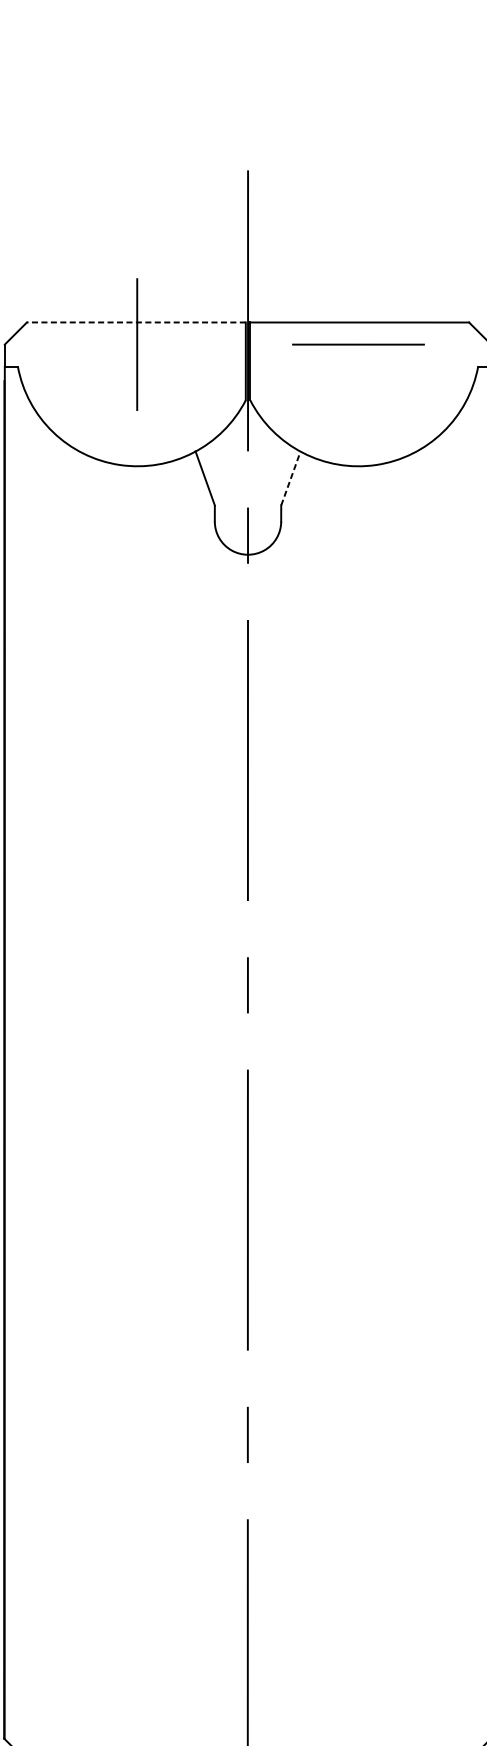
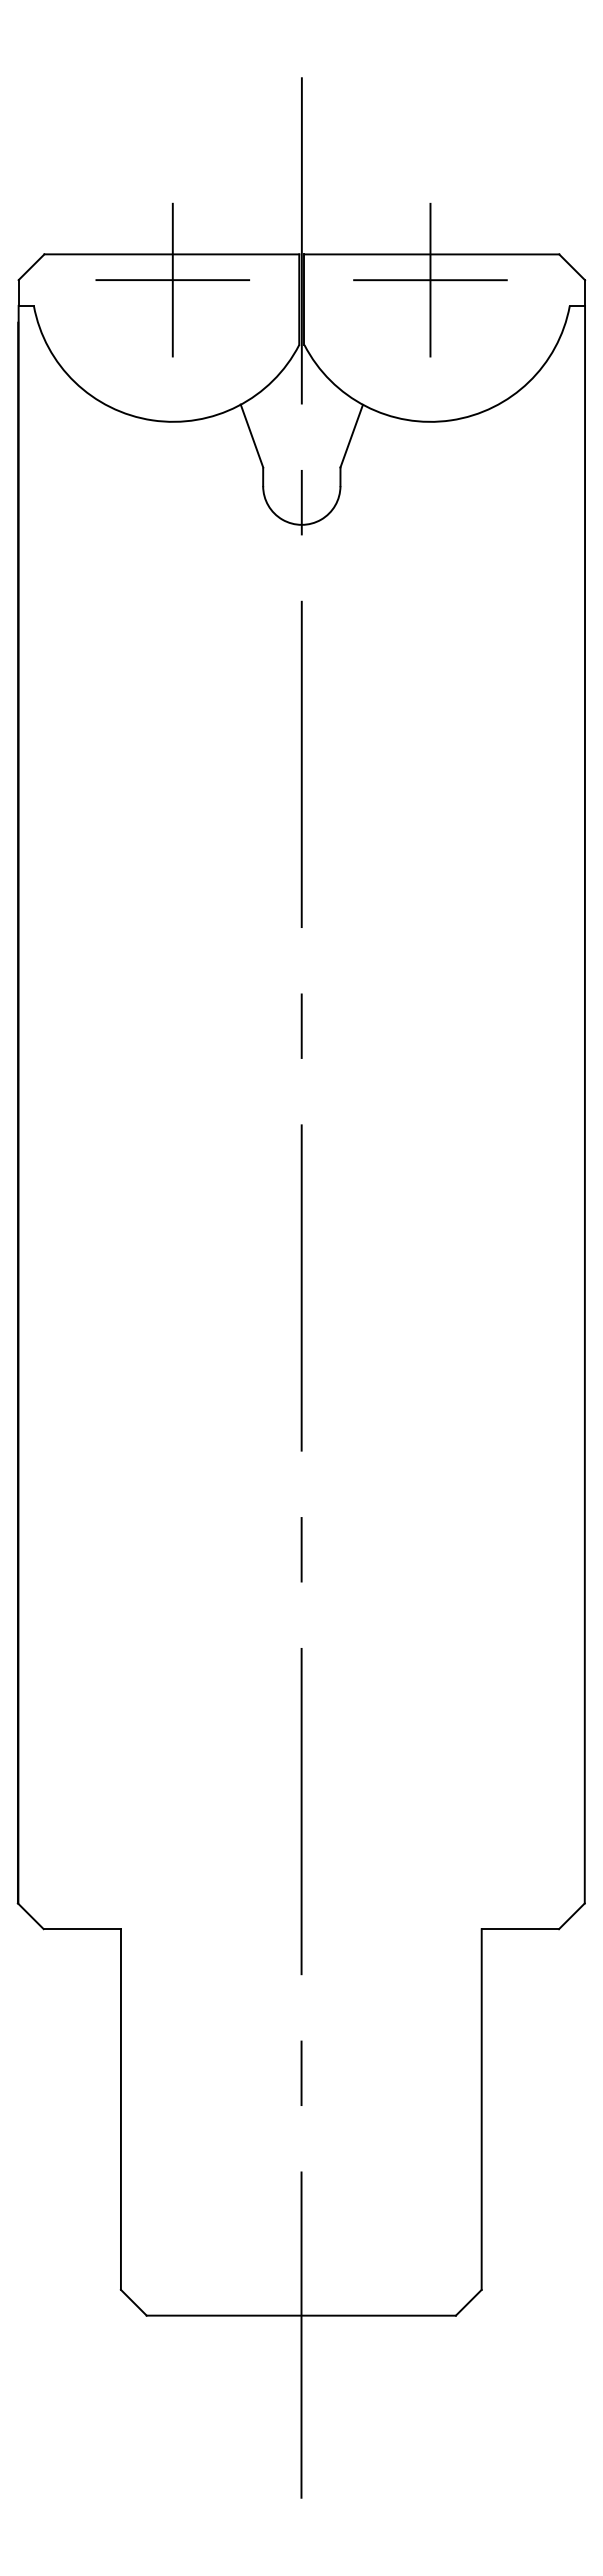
line: (136, 322) -> (171, 254), dashed -> solid
line: (136, 344) -> (172, 280), added
line: (358, 344) -> (430, 279), added
line: (290, 478) -> (351, 435), dashed -> solid

